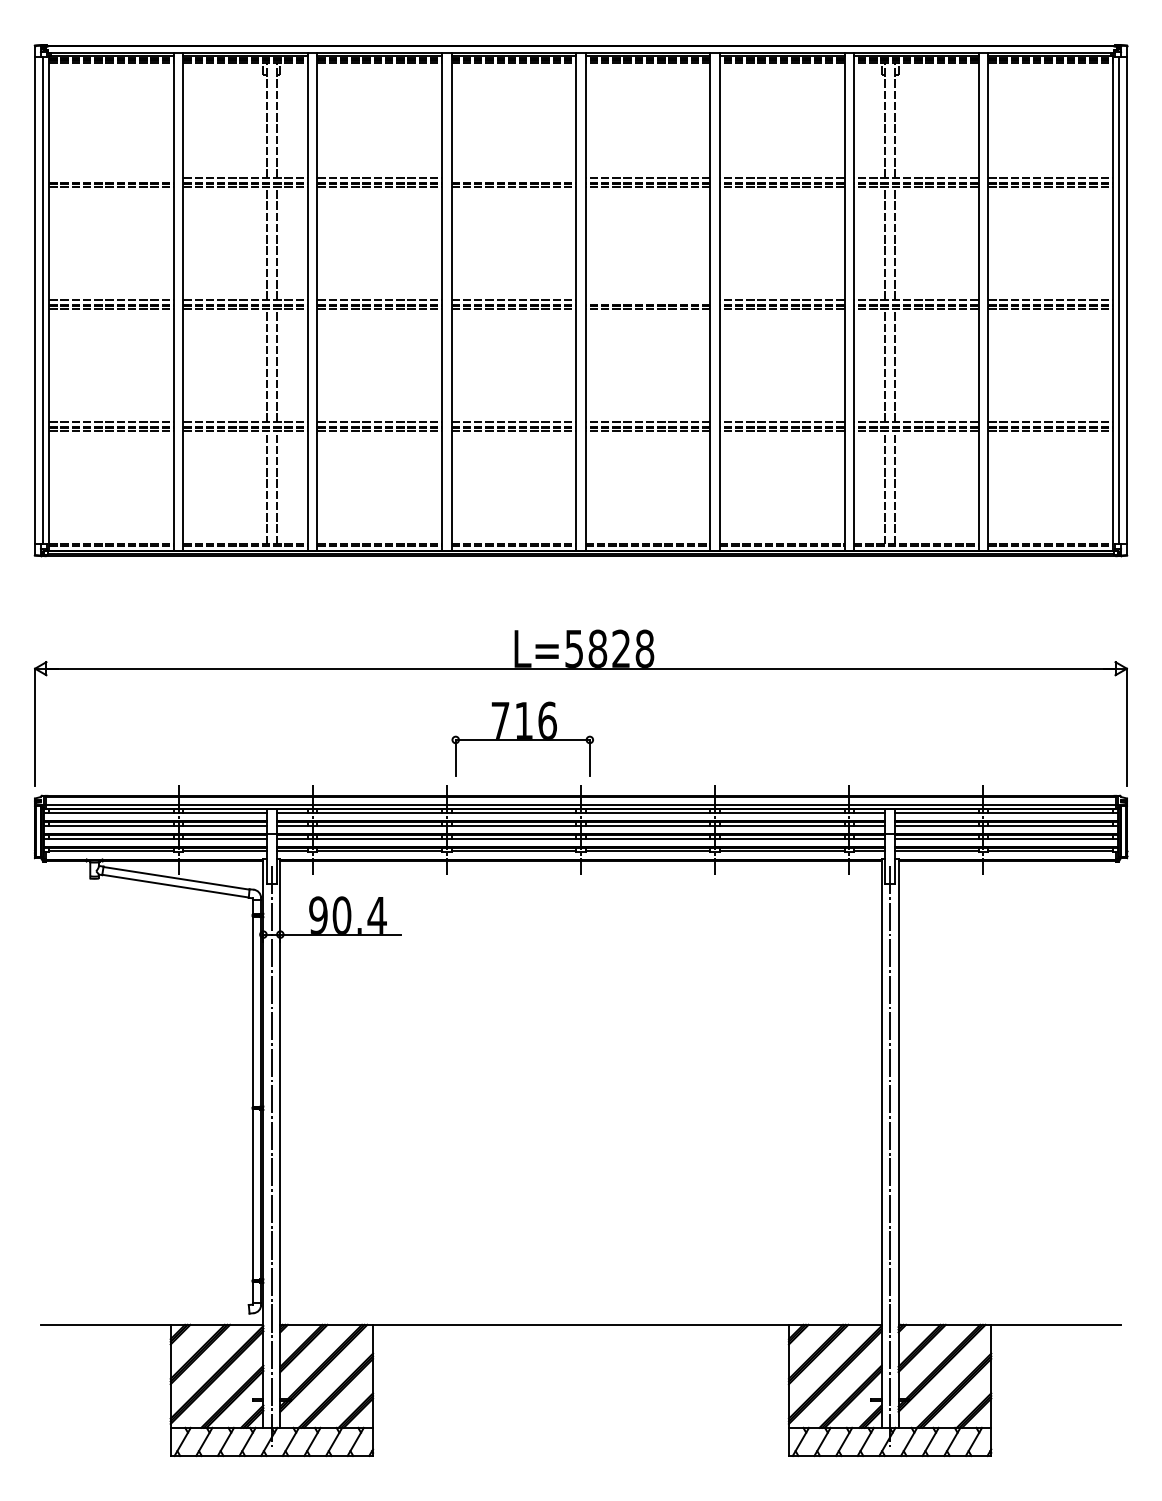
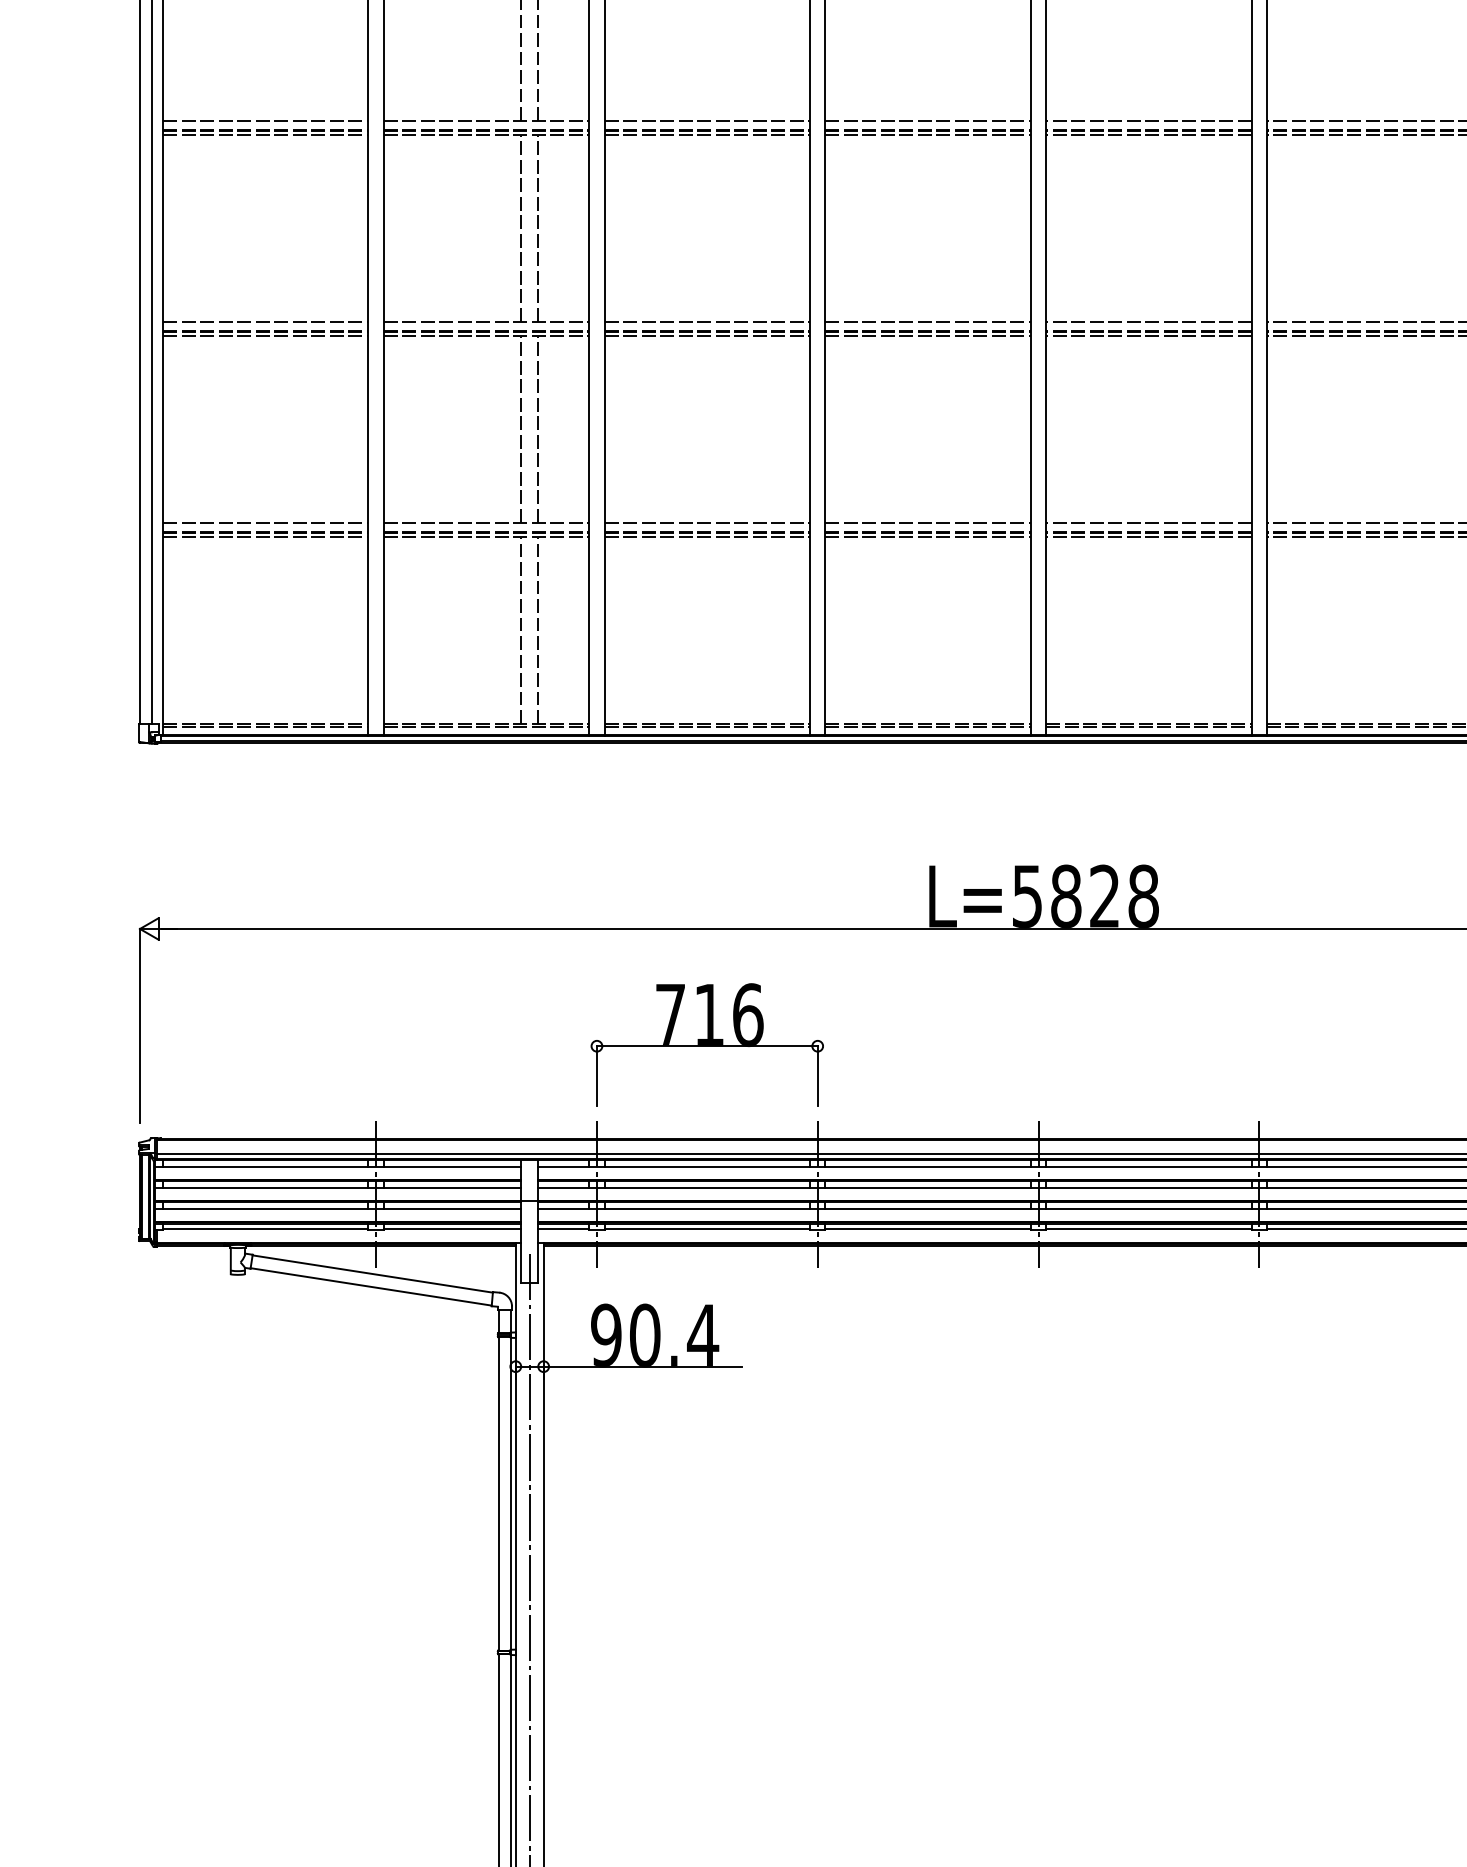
line: (111, 177) -> (265, 120), added
line: (513, 177) -> (927, 120), added
line: (647, 299) -> (1147, 321), added
part: (522, 738) -> (706, 1043), moved

